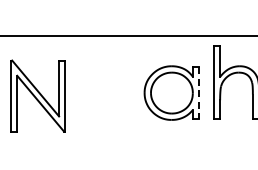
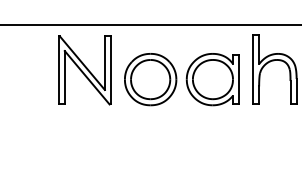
part: (106, 93) -> (150, 79), added
line: (199, 93) -> (239, 79), dashed -> solid
part: (37, 96) -> (84, 70), moved

